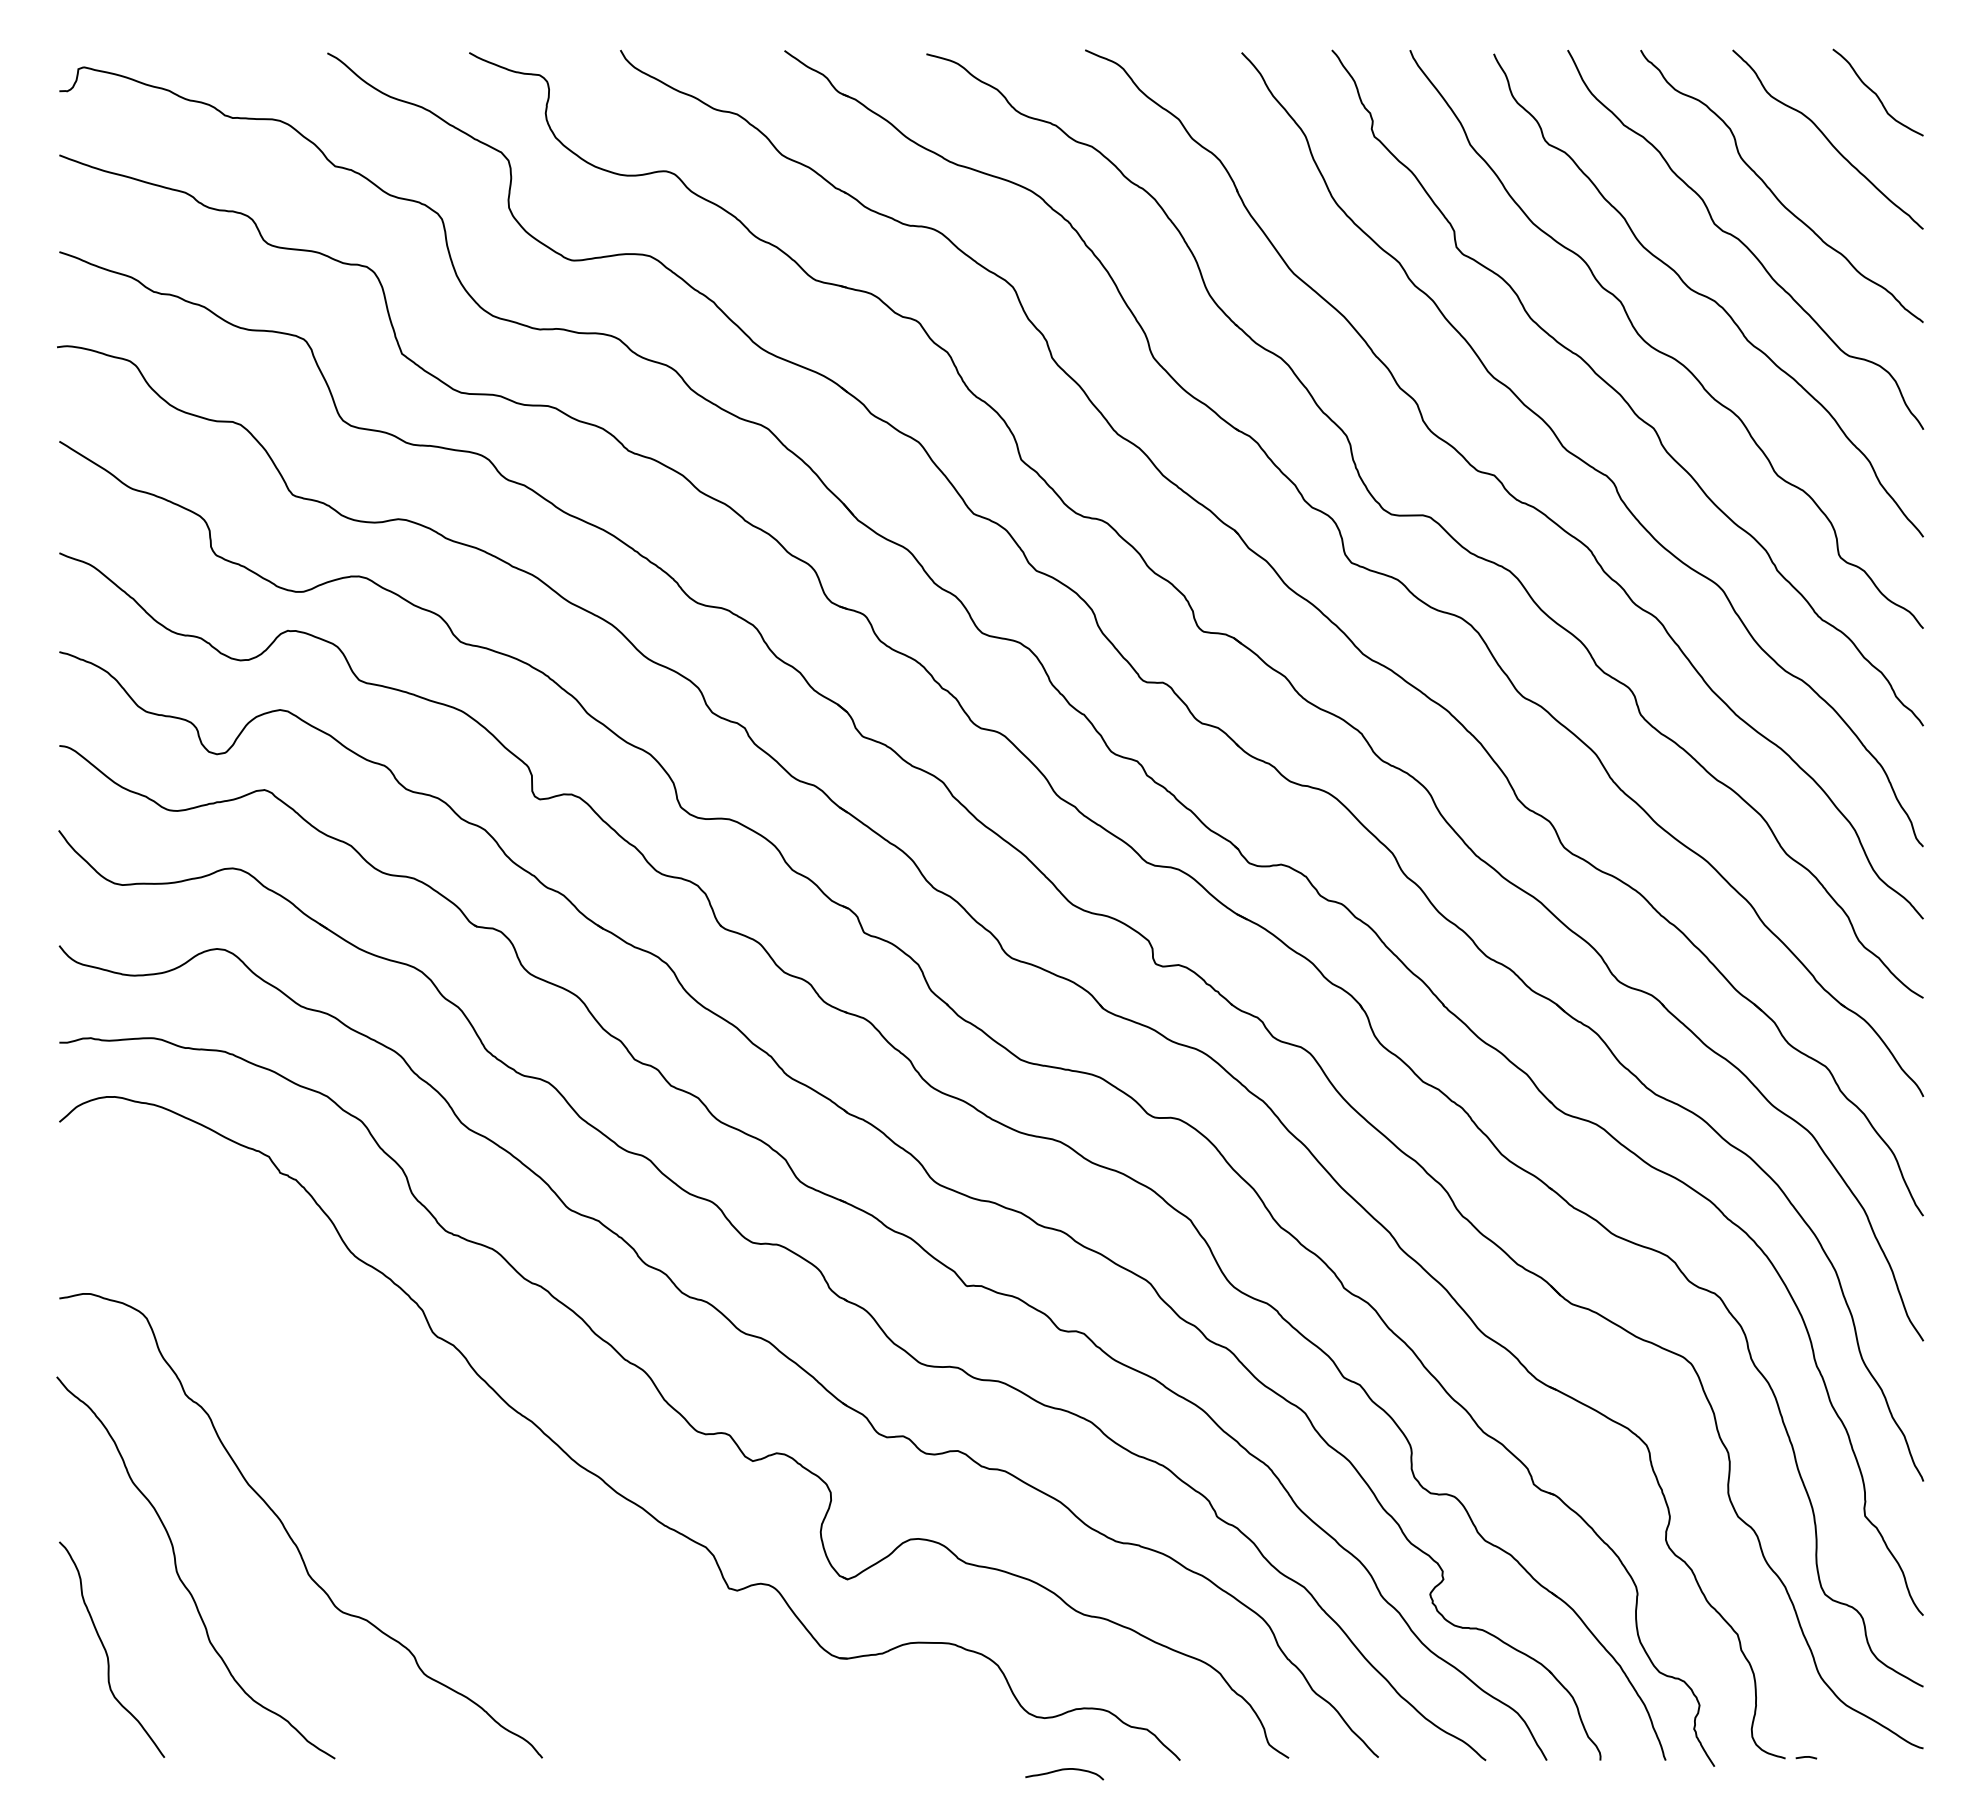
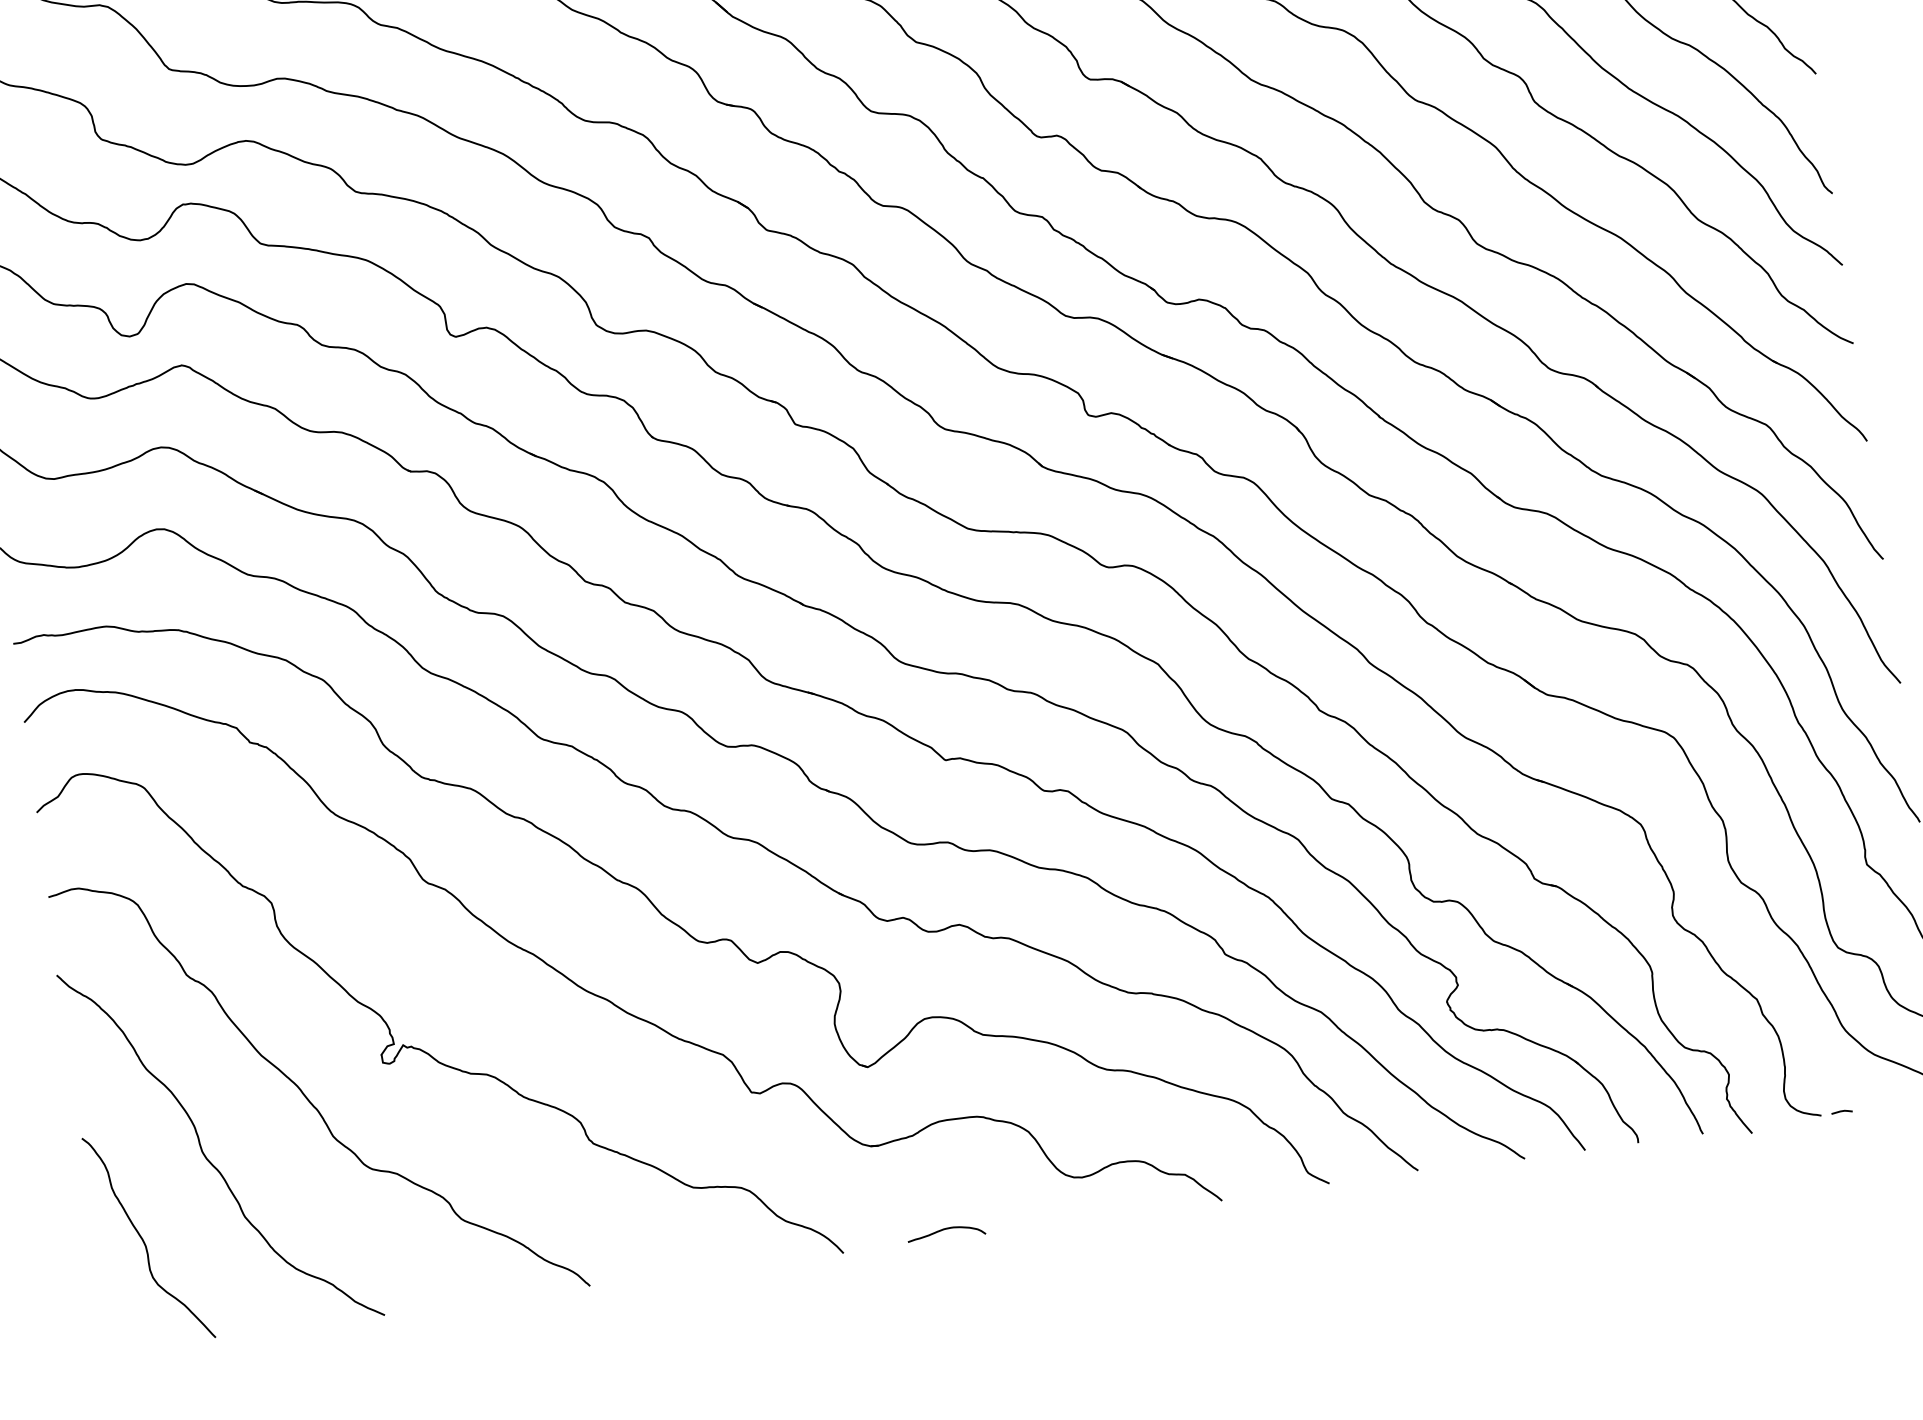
curve: (407, 1499) -> (420, 1048), added
curve: (1064, 1770) -> (945, 1230), moved

